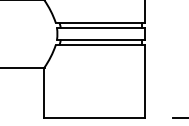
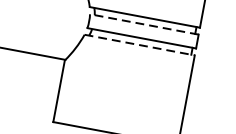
line: (100, 28) -> (143, 24), solid -> dashed
line: (100, 45) -> (139, 45), solid -> dashed

